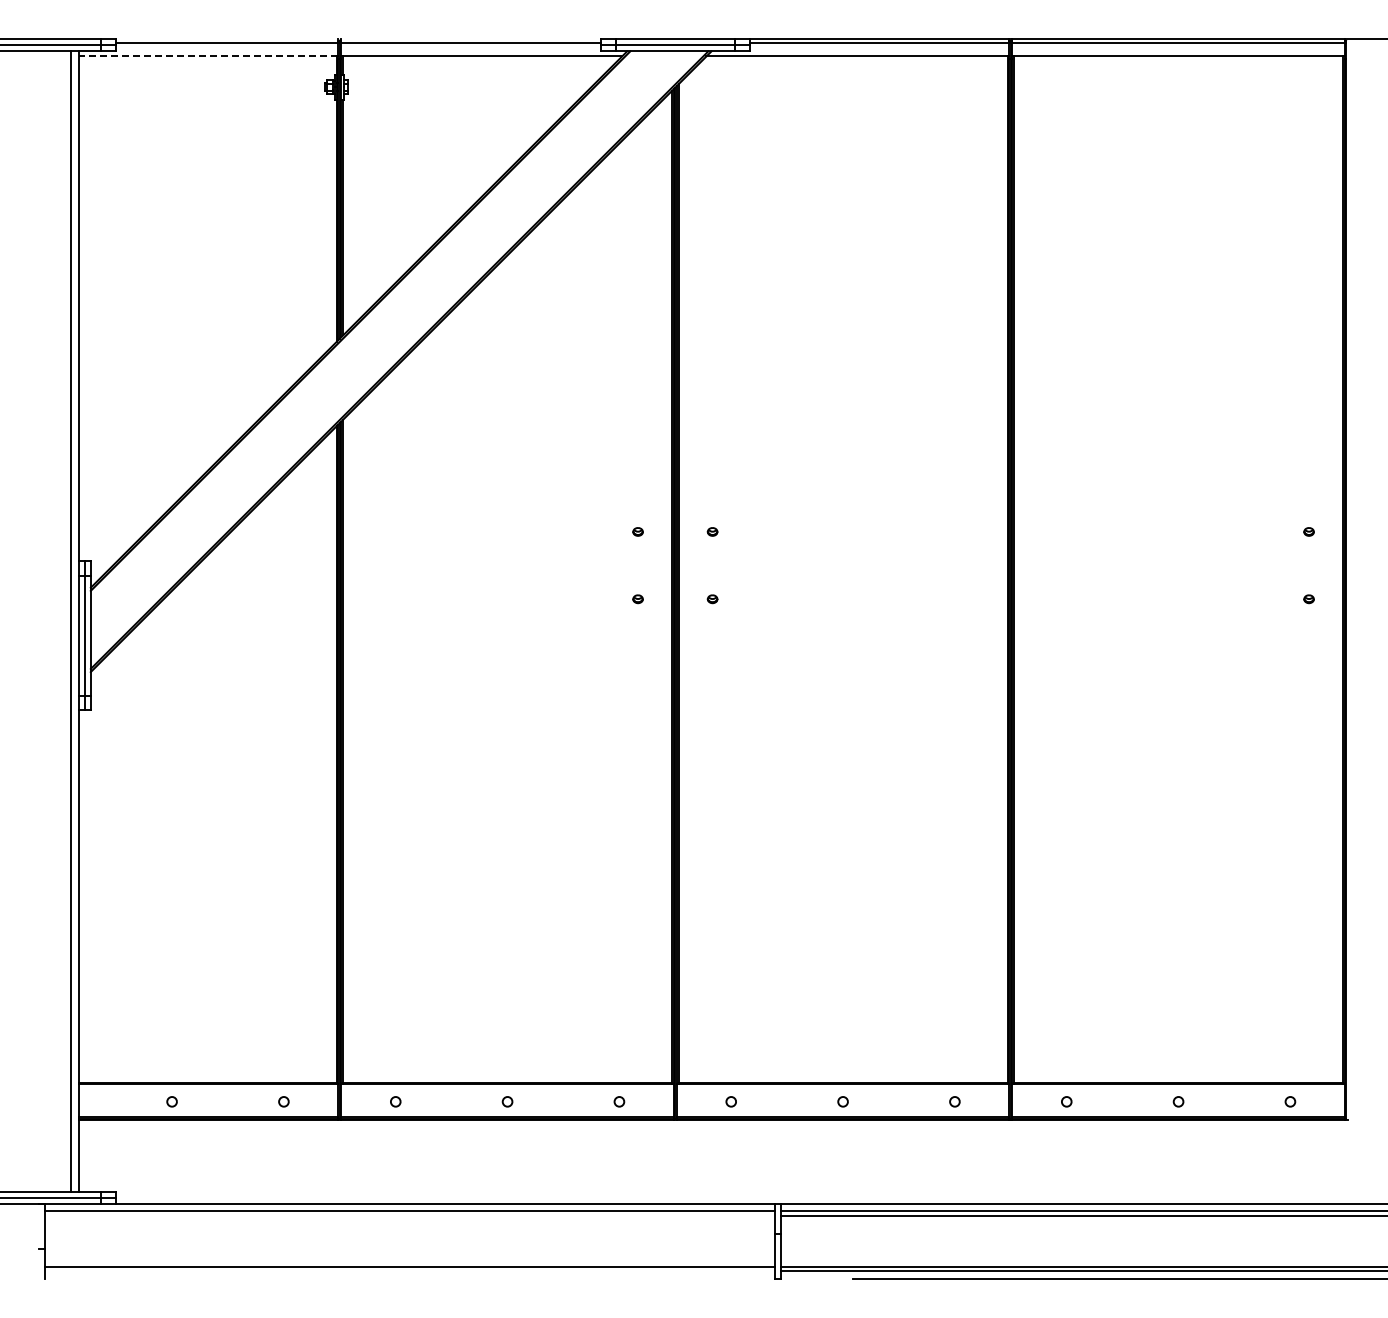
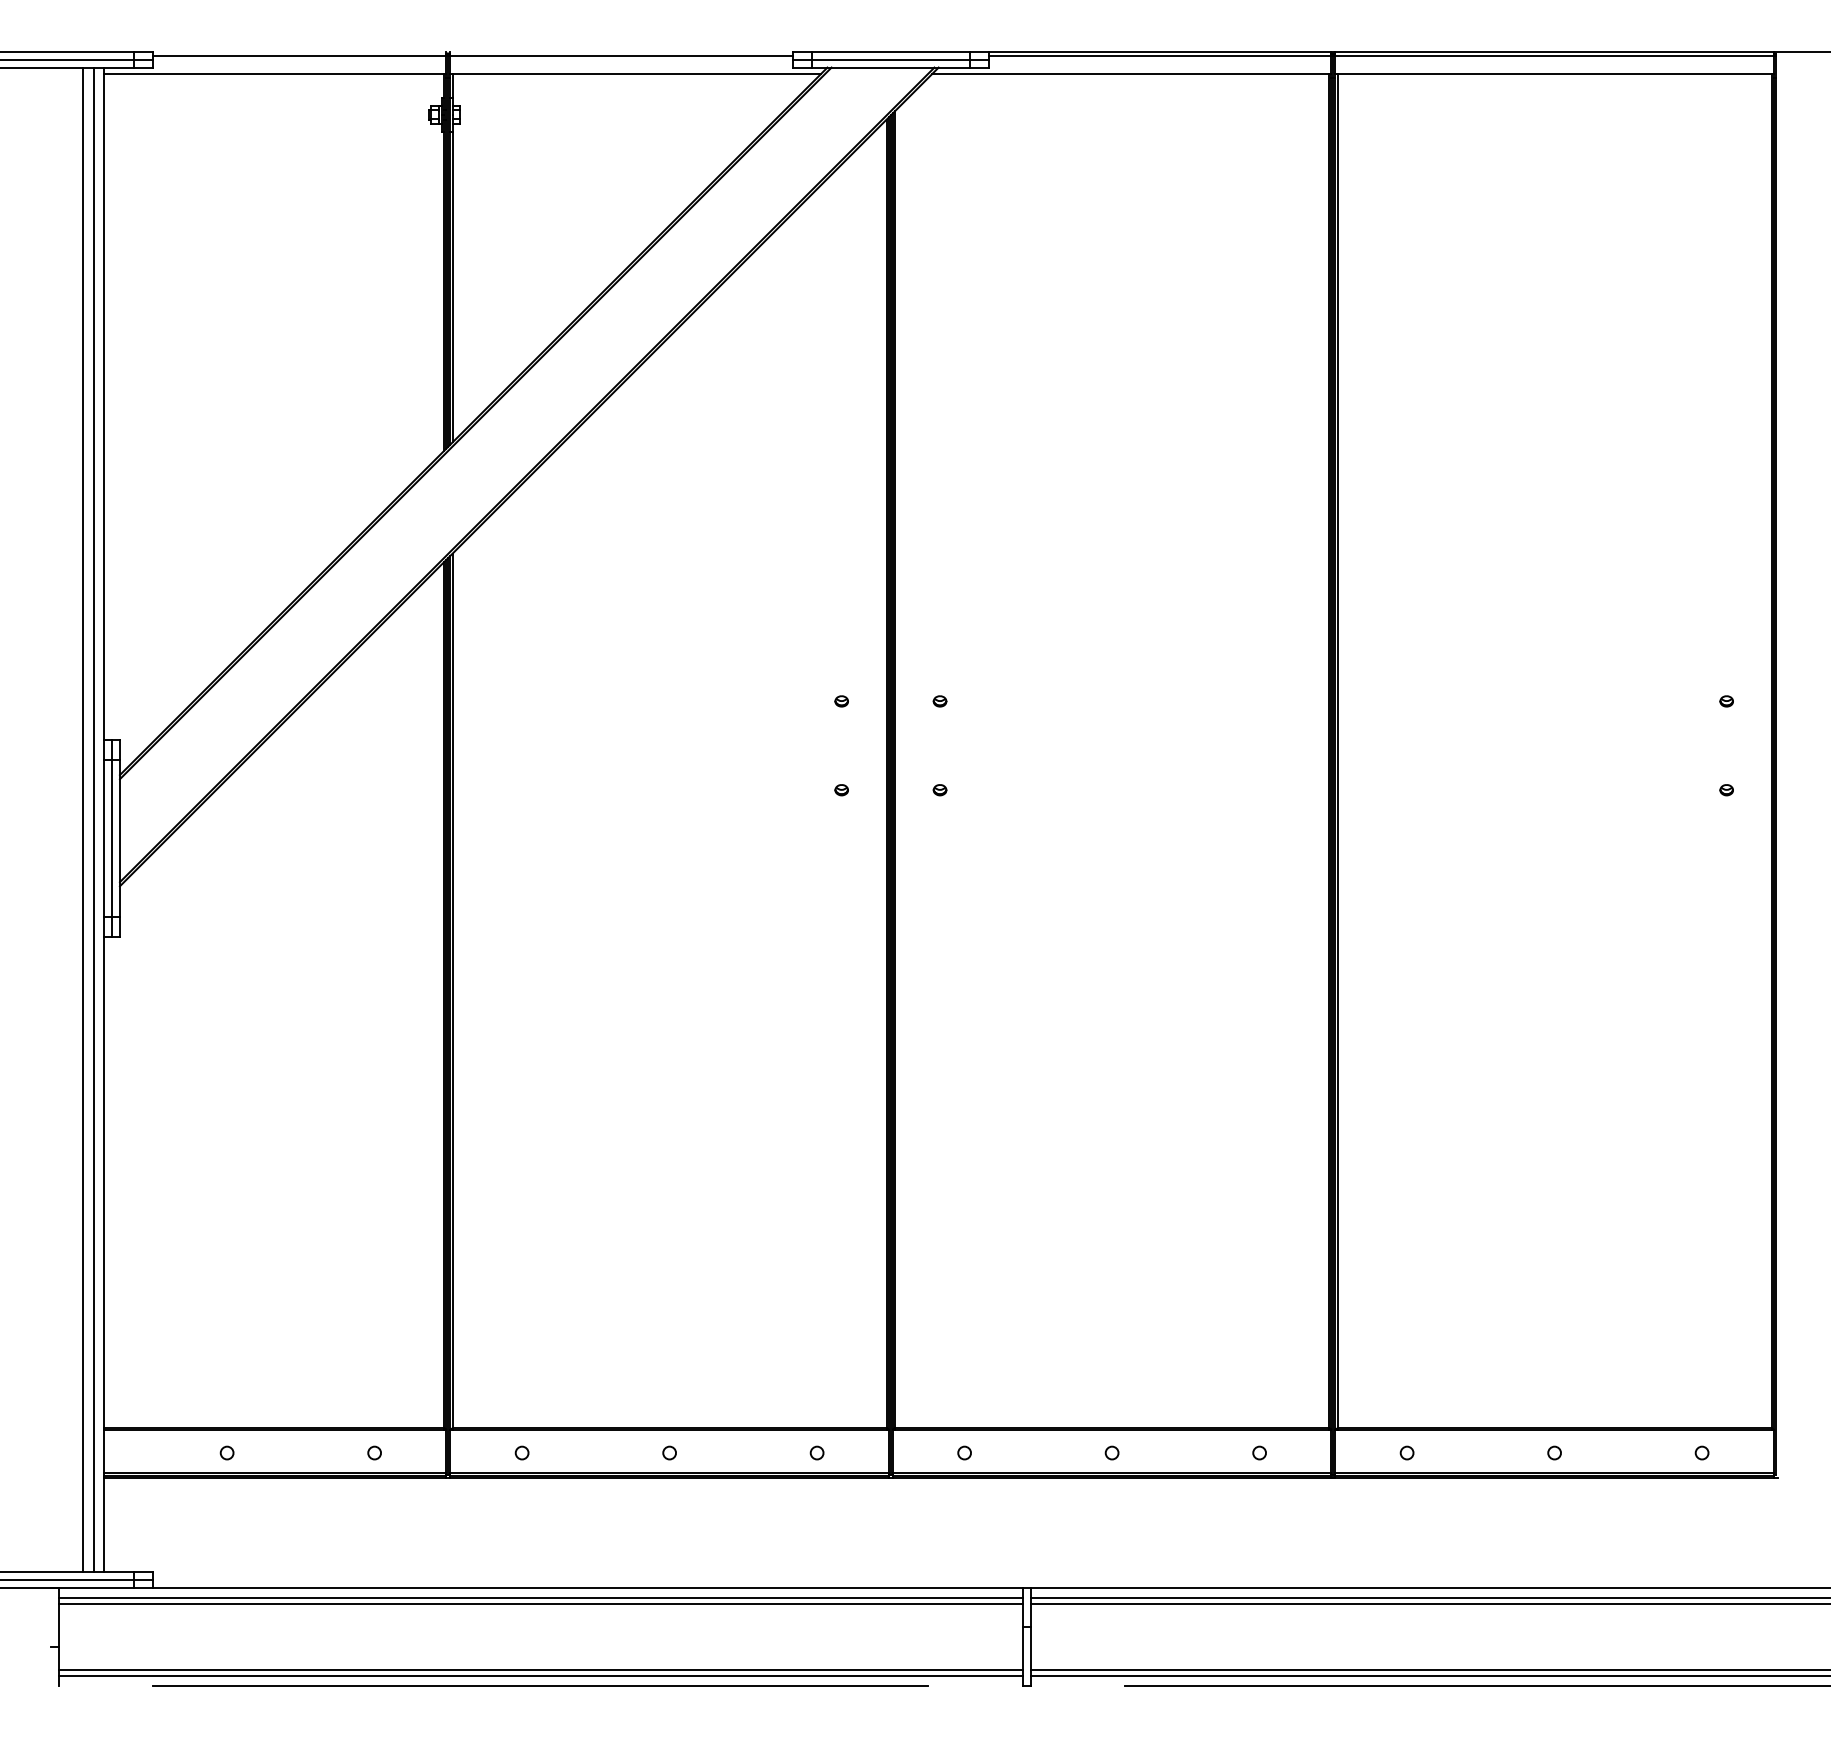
line: (208, 56) -> (275, 74), dashed -> solid
line: (62, 621) -> (82, 819), added
line: (409, 1215) -> (540, 1602), added
line: (409, 1271) -> (540, 1676), added
line: (409, 1278) -> (540, 1686), added

